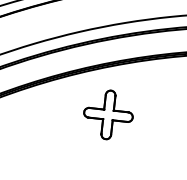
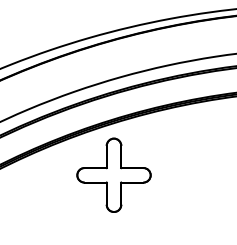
part: (108, 114) -> (113, 174), size x1.43

